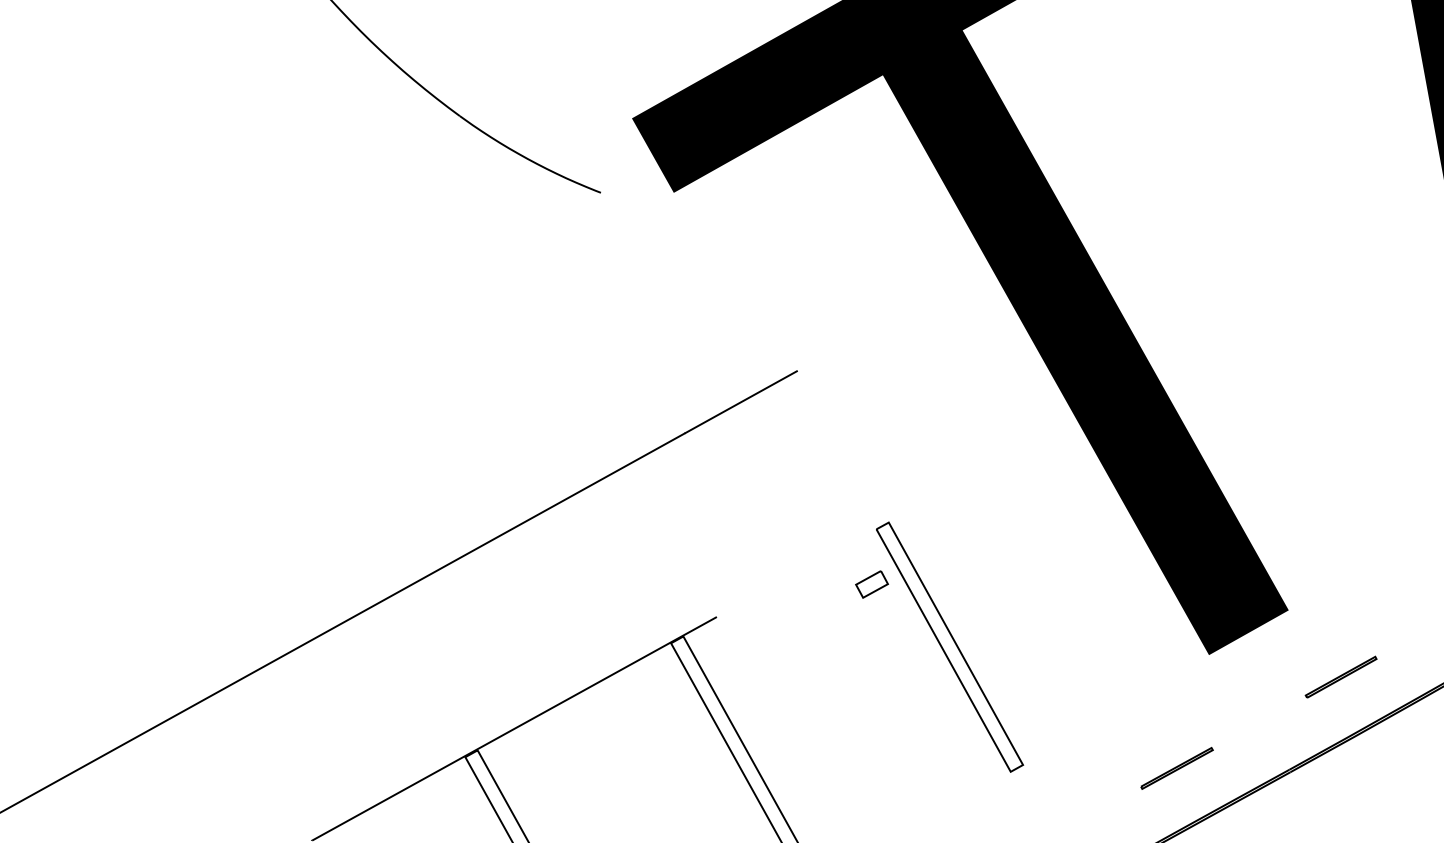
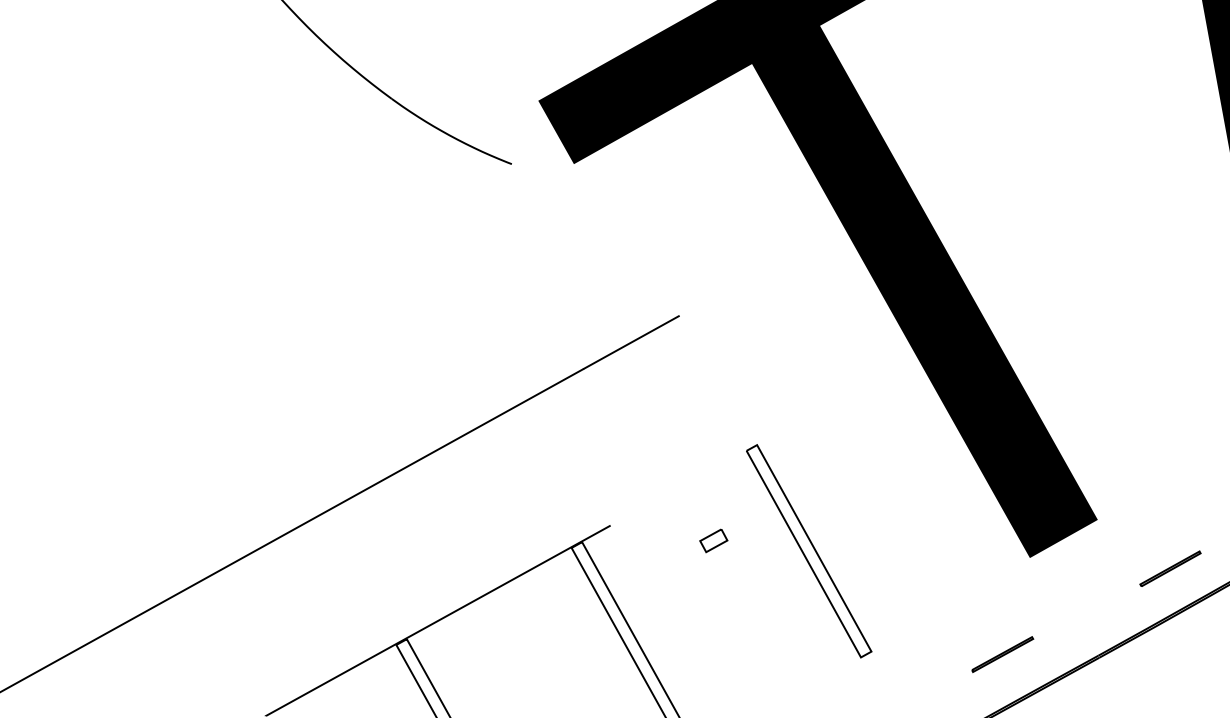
part: (871, 584) -> (713, 540), moved
part: (1341, 676) -> (1170, 568), moved

